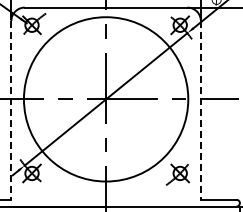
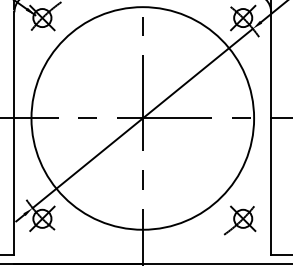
line: (11, 110) -> (14, 133), dashed -> solid
line: (200, 110) -> (270, 133), dashed -> solid

